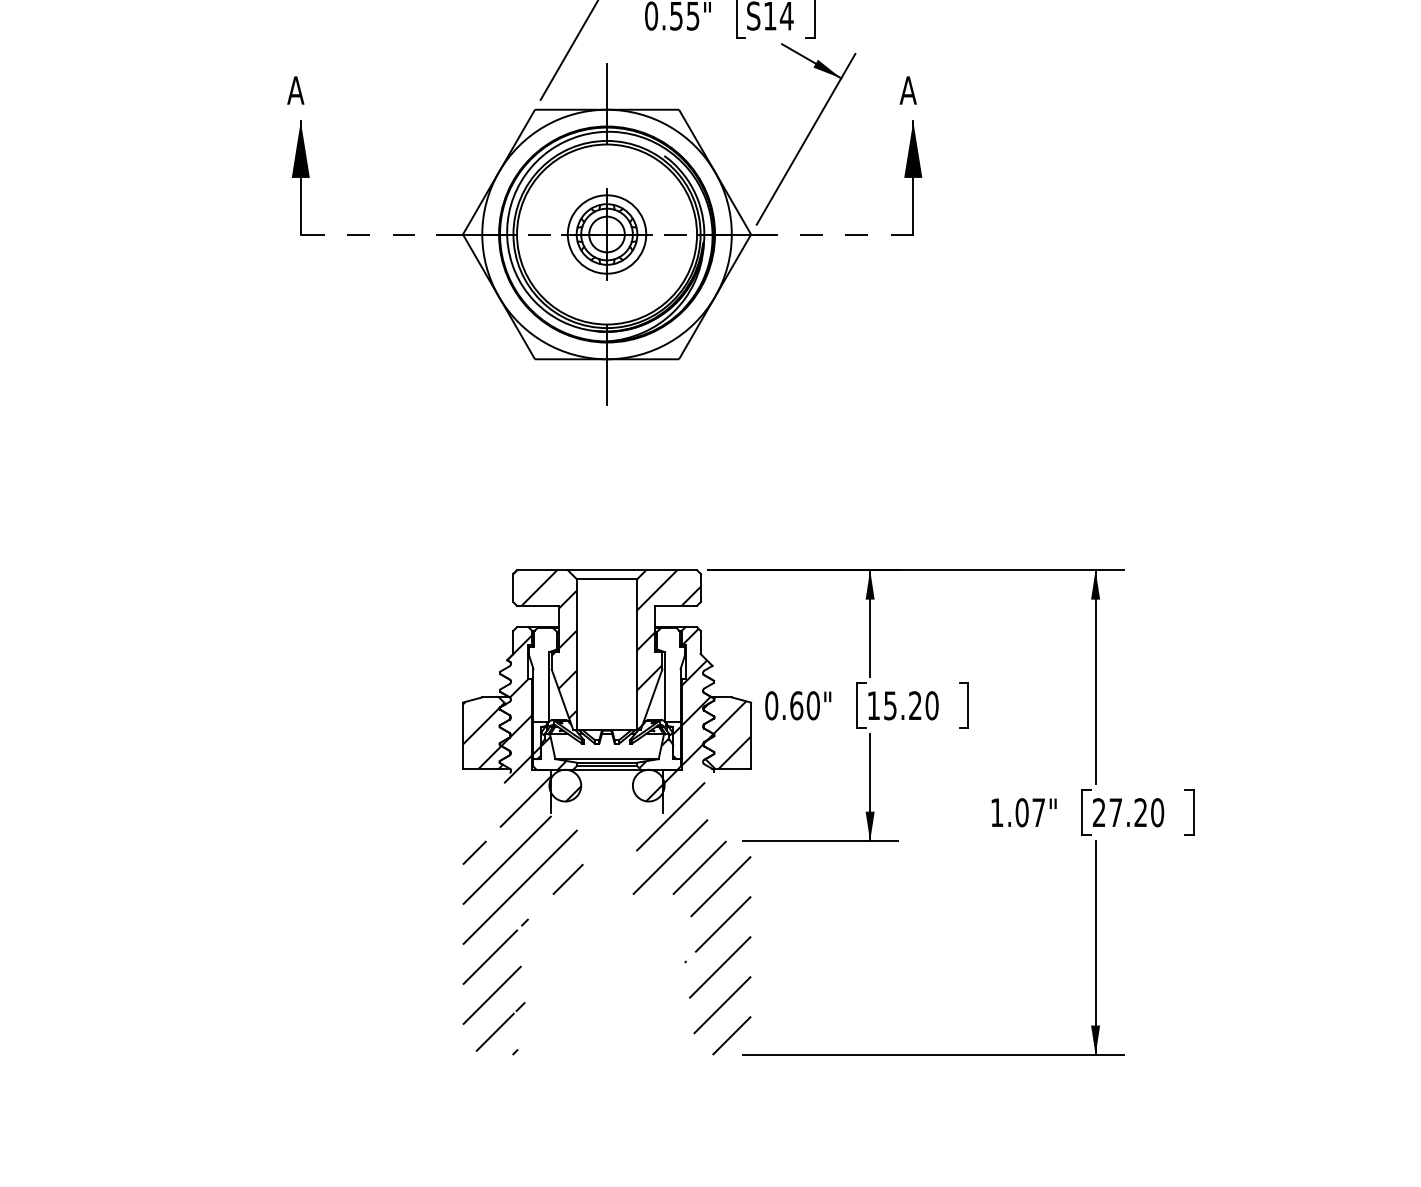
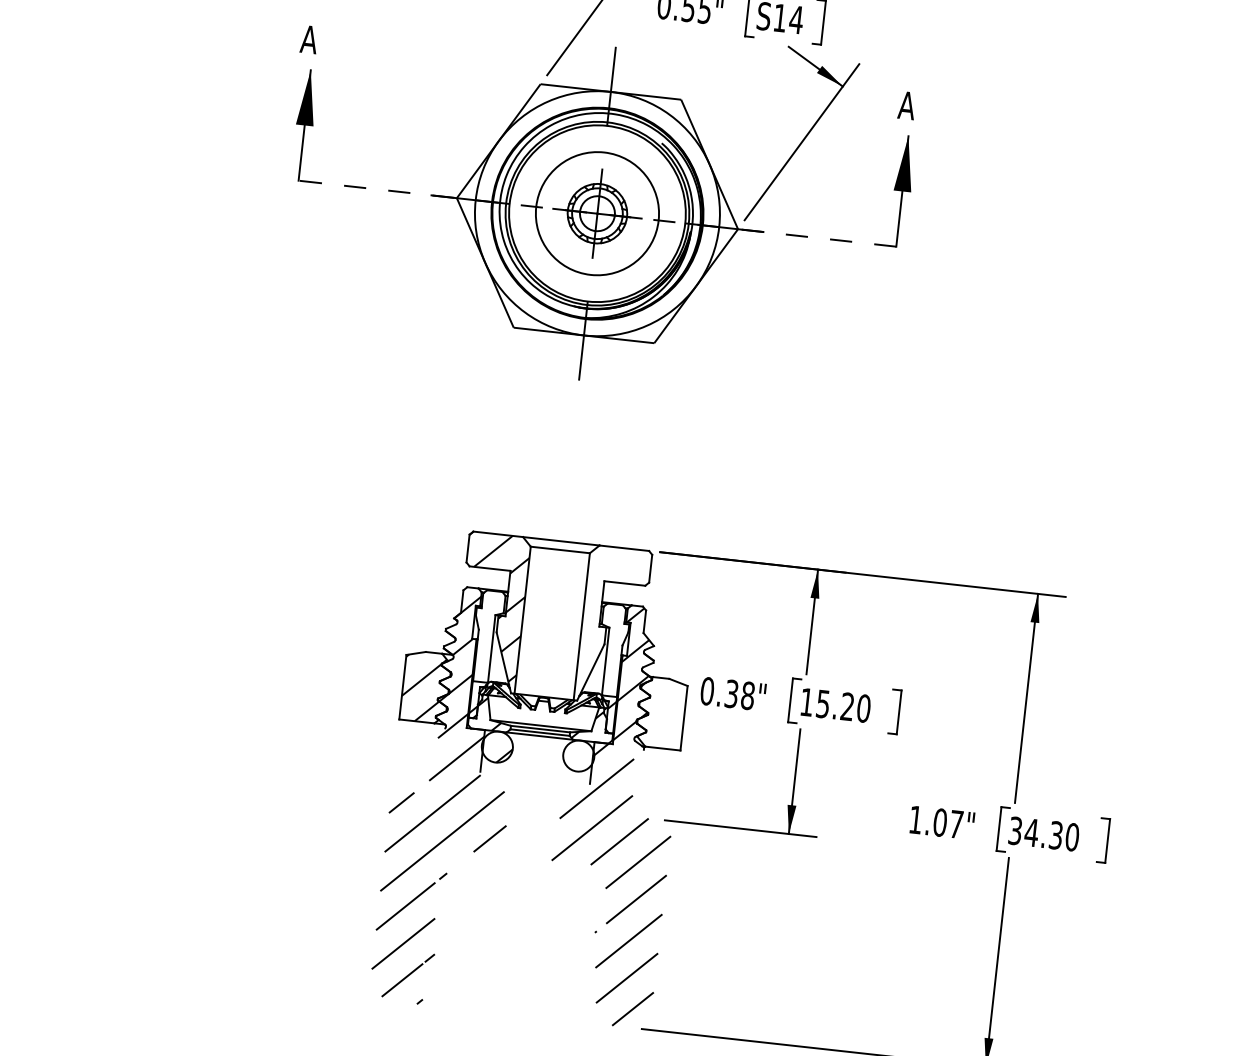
circle: (606, 234) -> (596, 213), size x1.6
hatch: (668, 649) -> (612, 625), removed
text: (804, 705) -> (739, 694), 0.60" -> 0.38"
hatch: (727, 734) -> (661, 714), removed
hatch: (655, 792) -> (584, 763), removed
text: (1120, 812) -> (1036, 833), 27.20 -> 34.30

